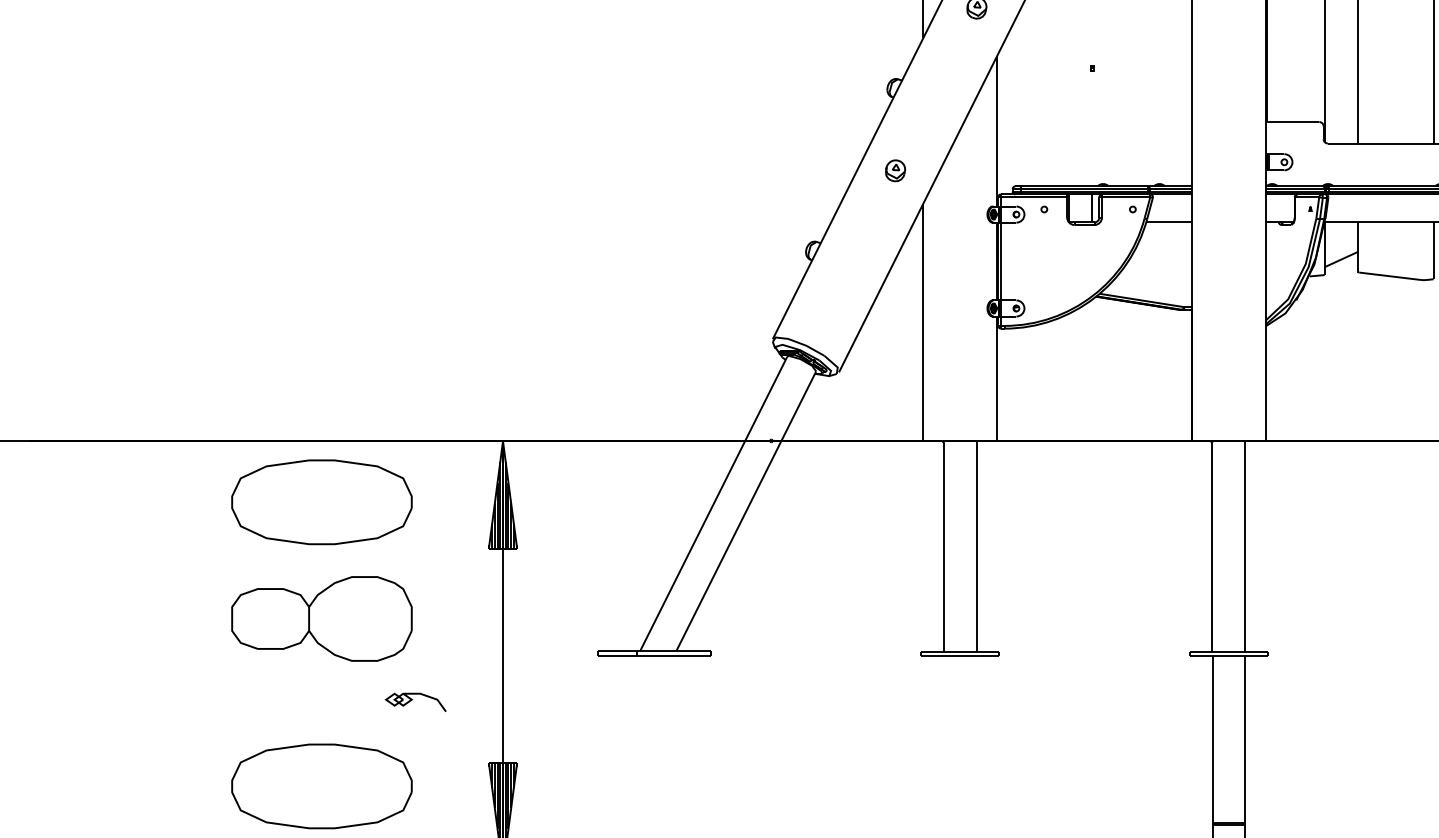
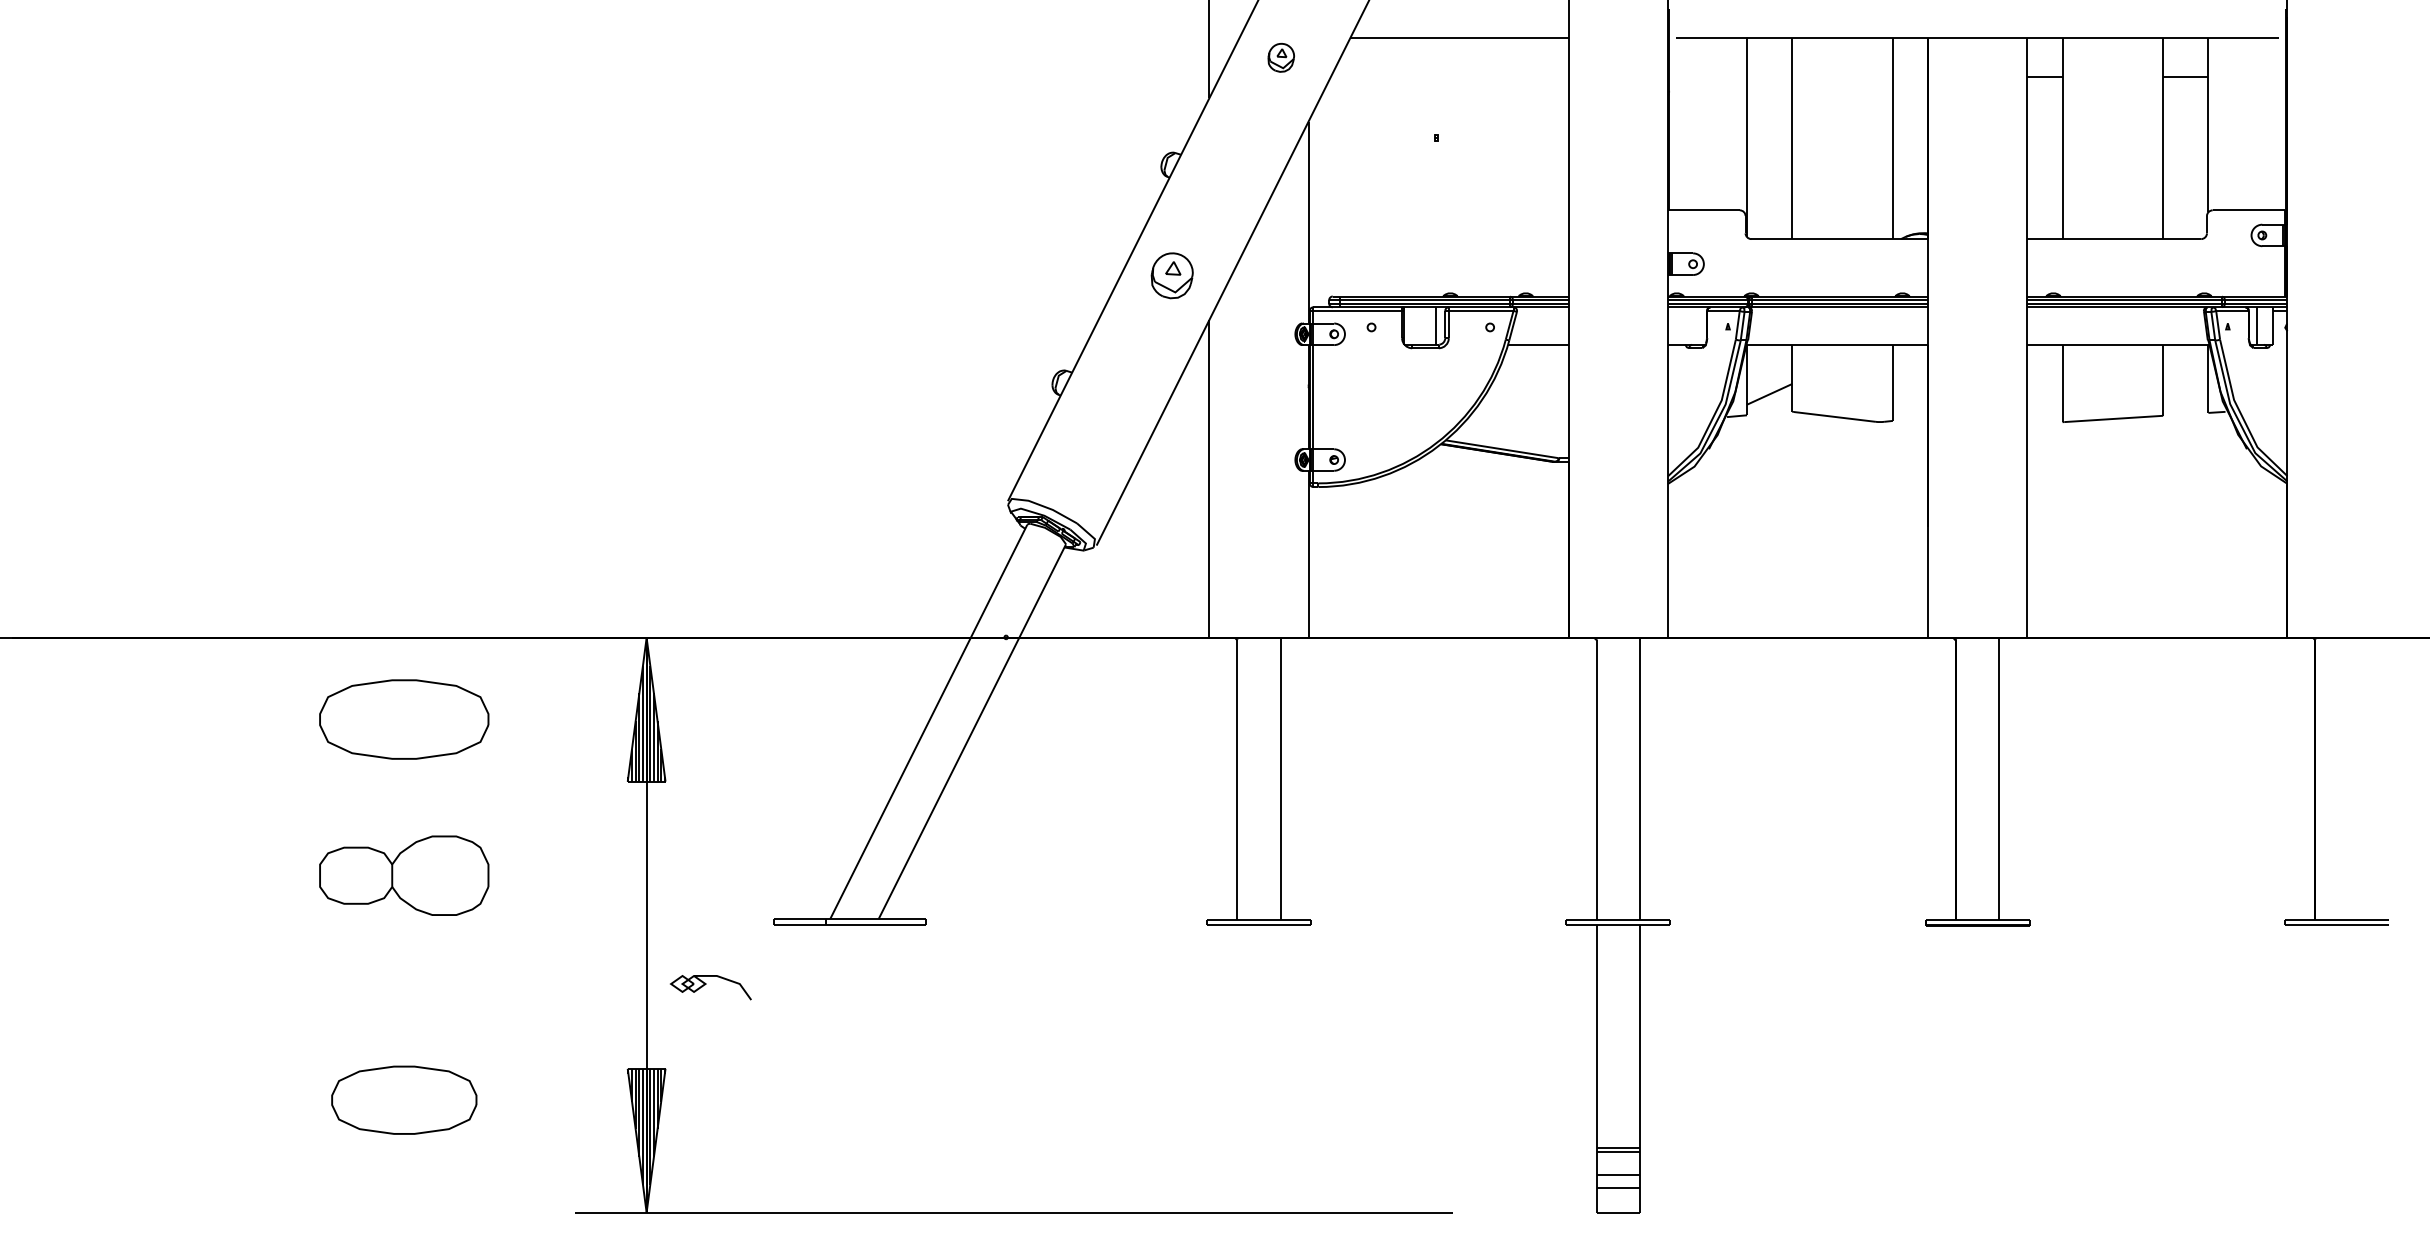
part: (895, 170) -> (1172, 275), size x1.6
part: (322, 502) -> (404, 719), size x0.7
part: (322, 618) -> (404, 875), size x0.7
part: (415, 702) -> (710, 987), moved
part: (322, 786) -> (404, 1100), size x0.6

